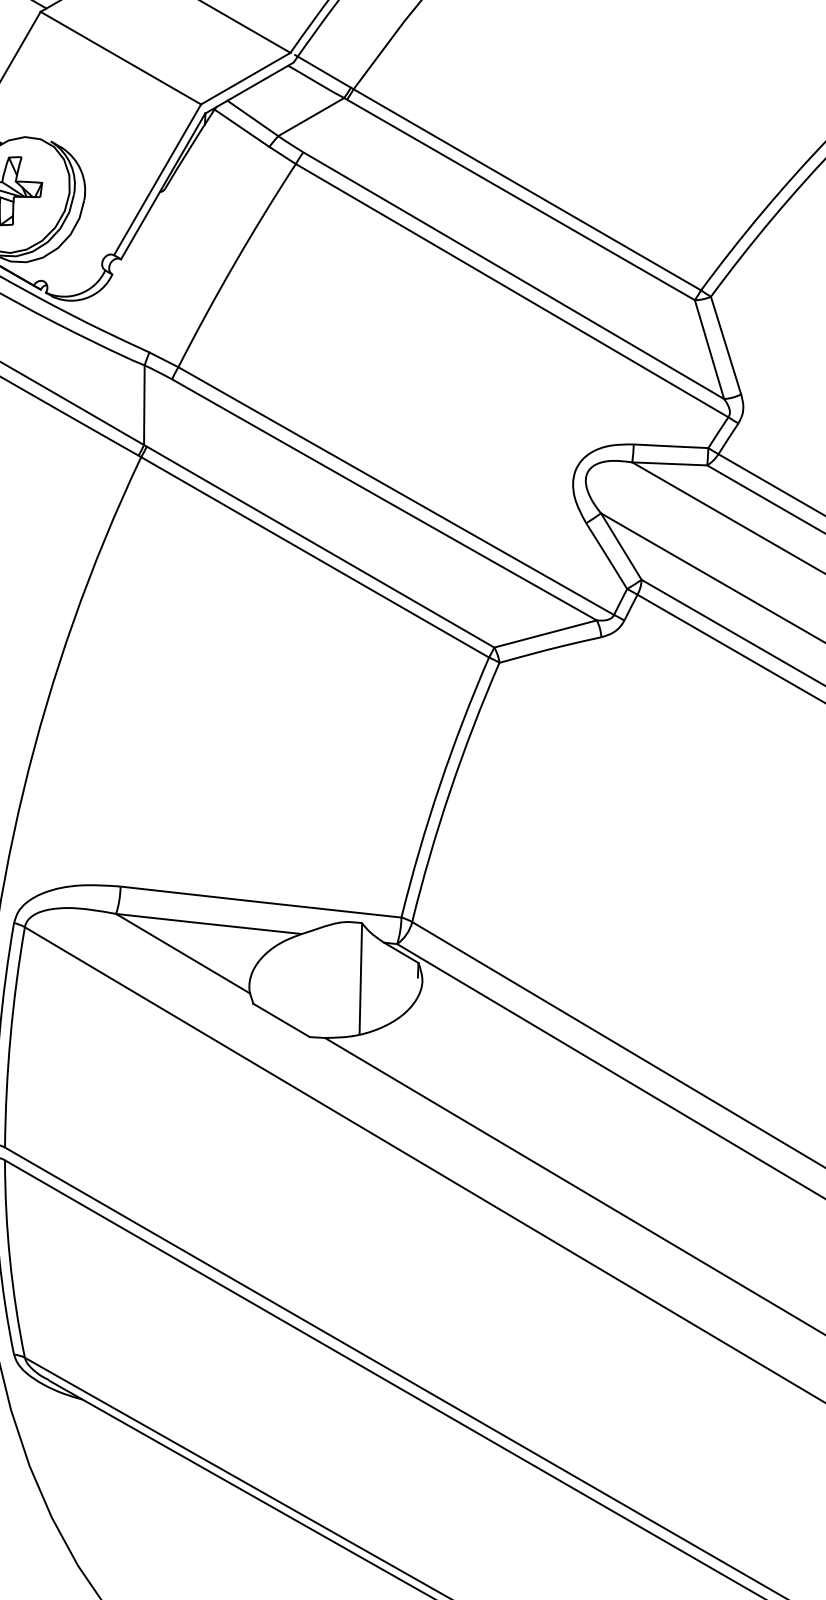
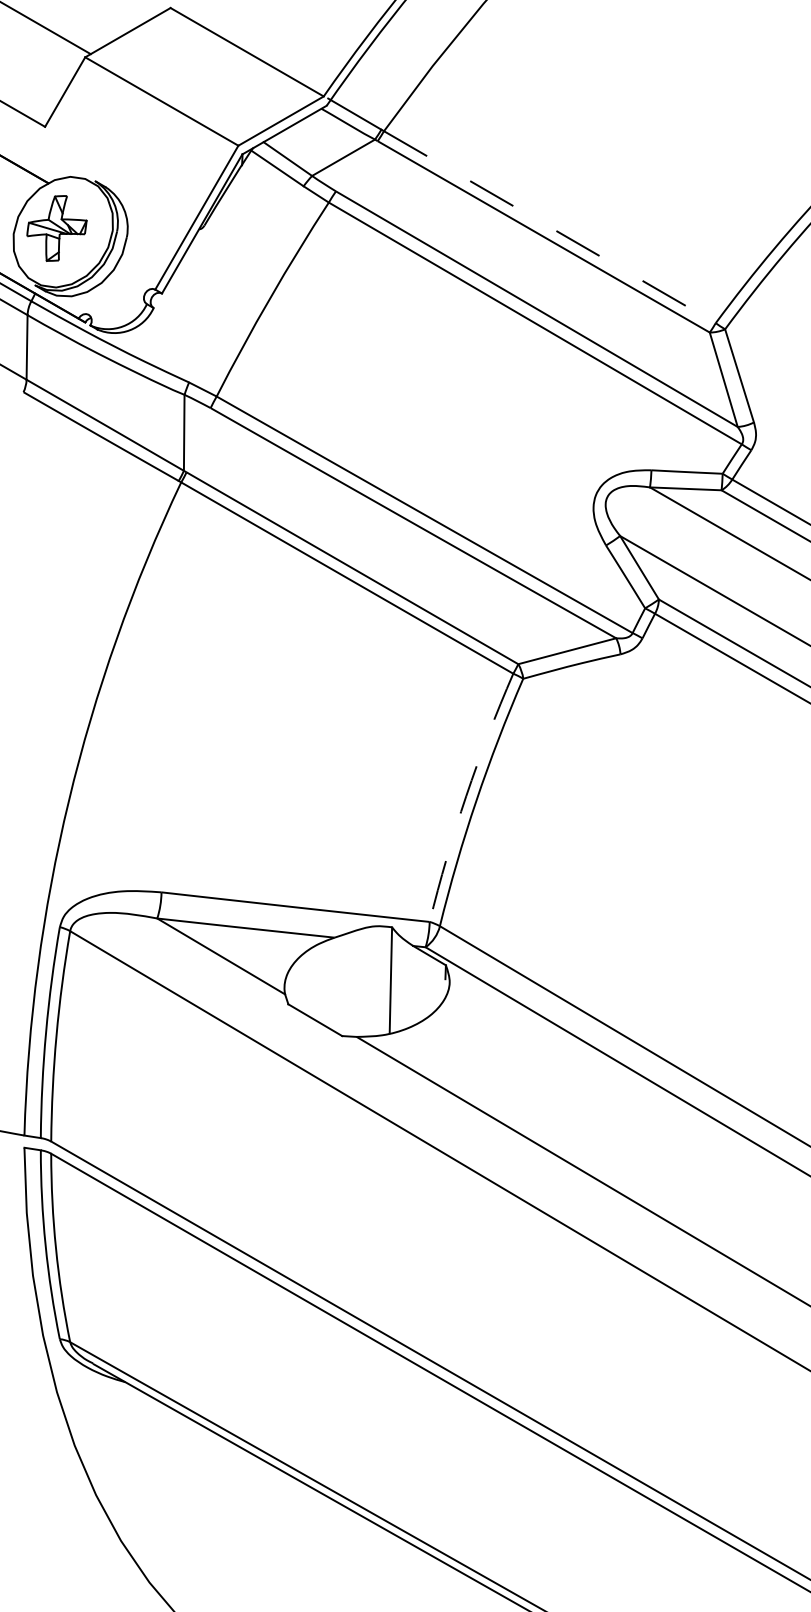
line: (526, 190) -> (549, 227), solid -> dashed
arc: (440, 786) -> (466, 796), solid -> dashed

